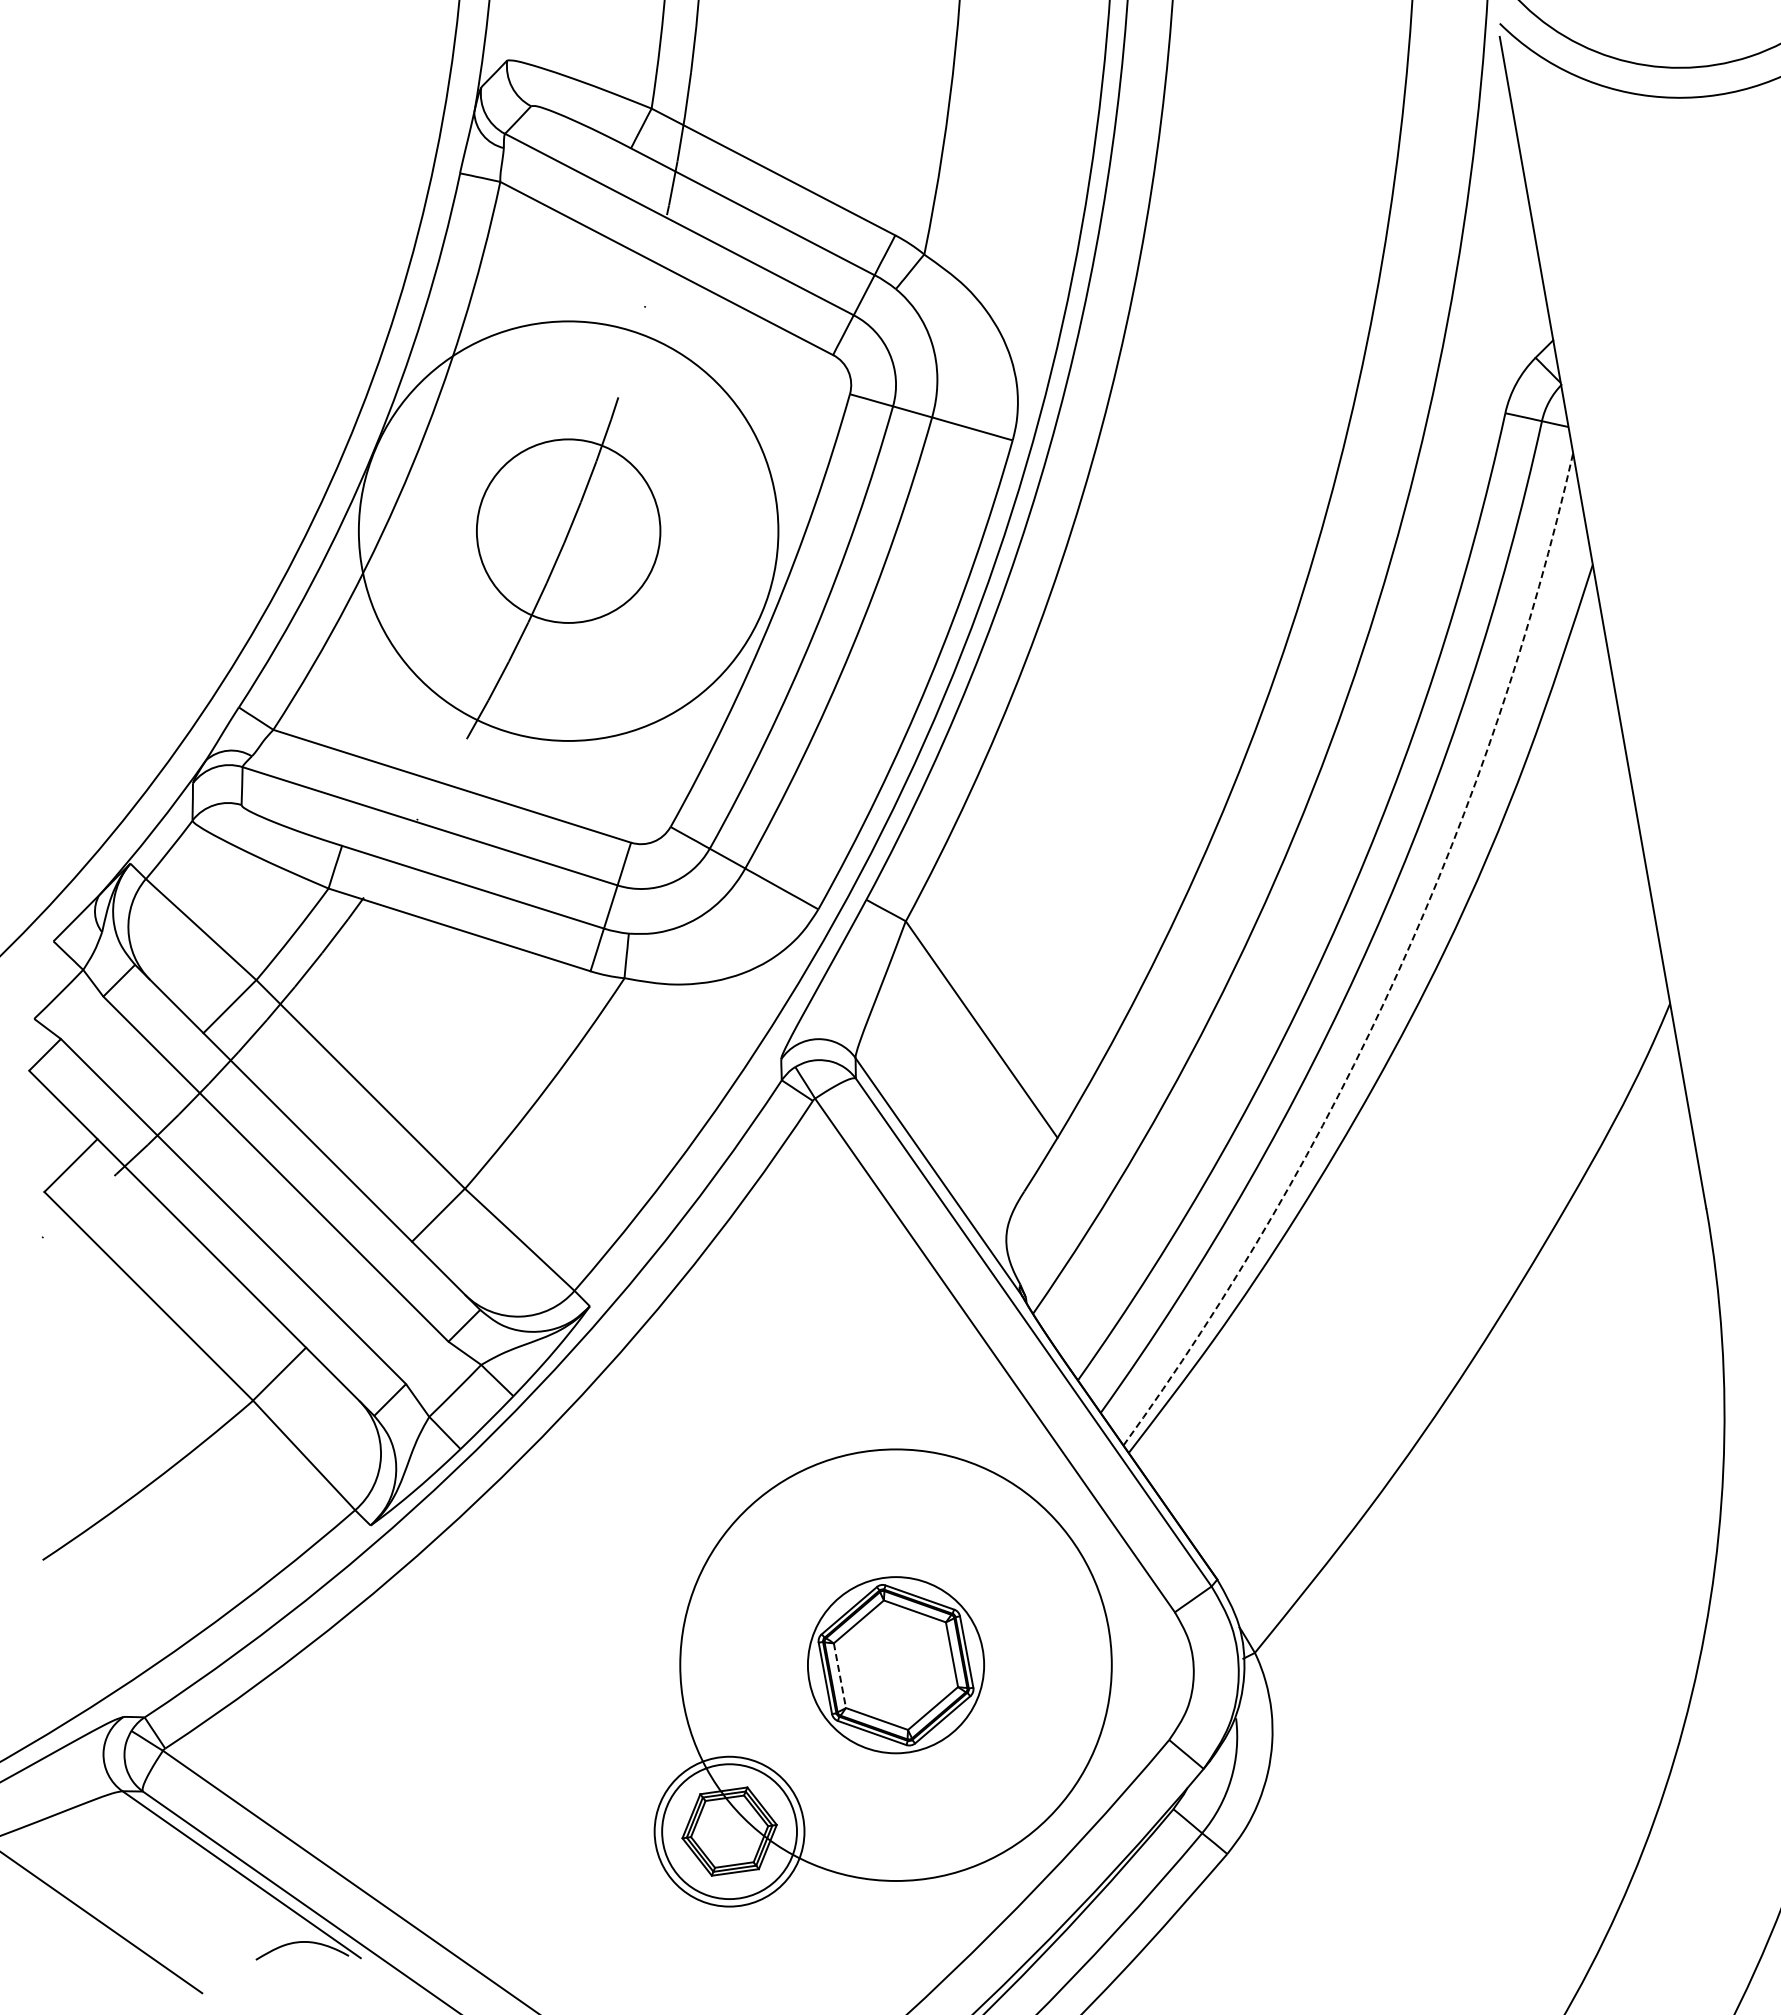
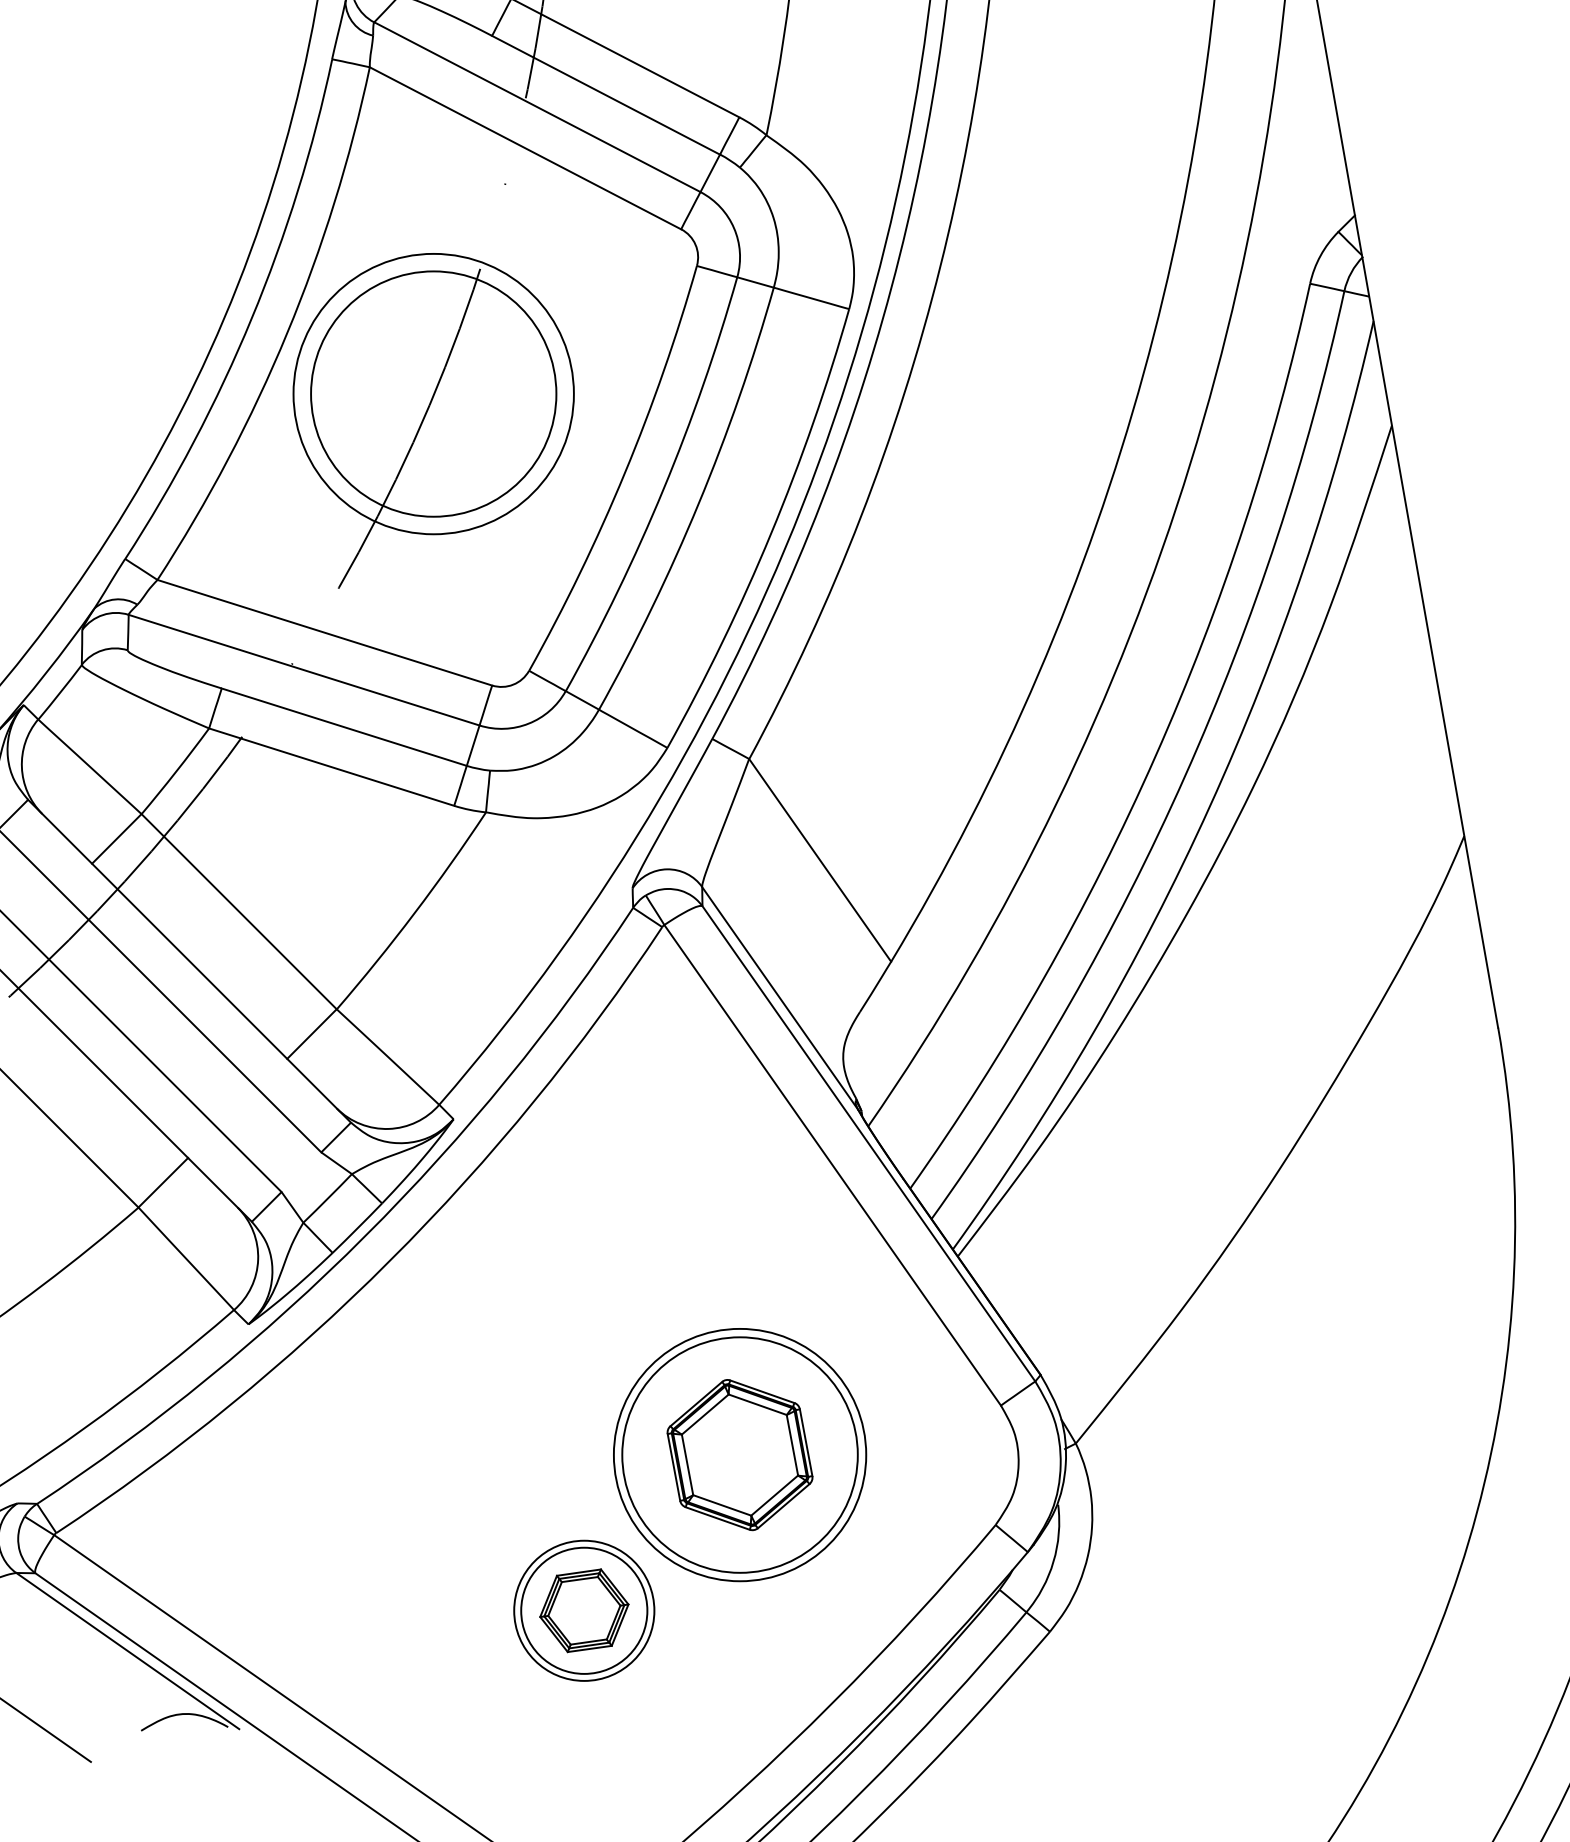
circle: (568, 531) -> (433, 394), size x0.71
circle: (568, 531) -> (433, 394), size x1.43
arc: (1398, 971) -> (1210, 806), dashed -> solid
circle: (895, 1665) -> (739, 1455), size x0.62
circle: (895, 1665) -> (739, 1455), size x1.43
line: (839, 1675) -> (687, 1464), dashed -> solid

